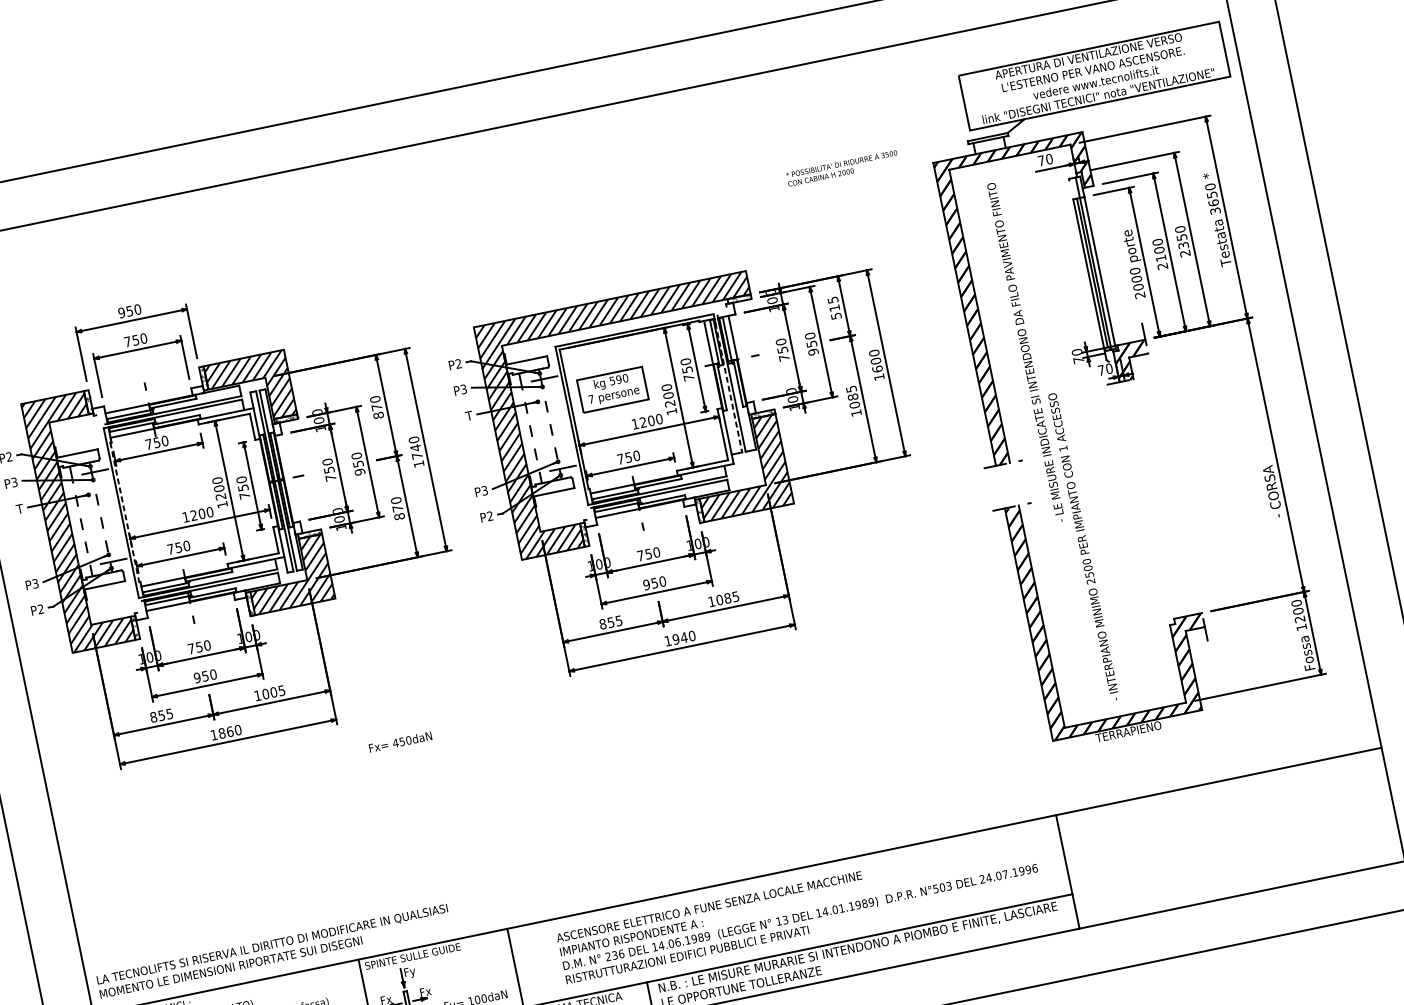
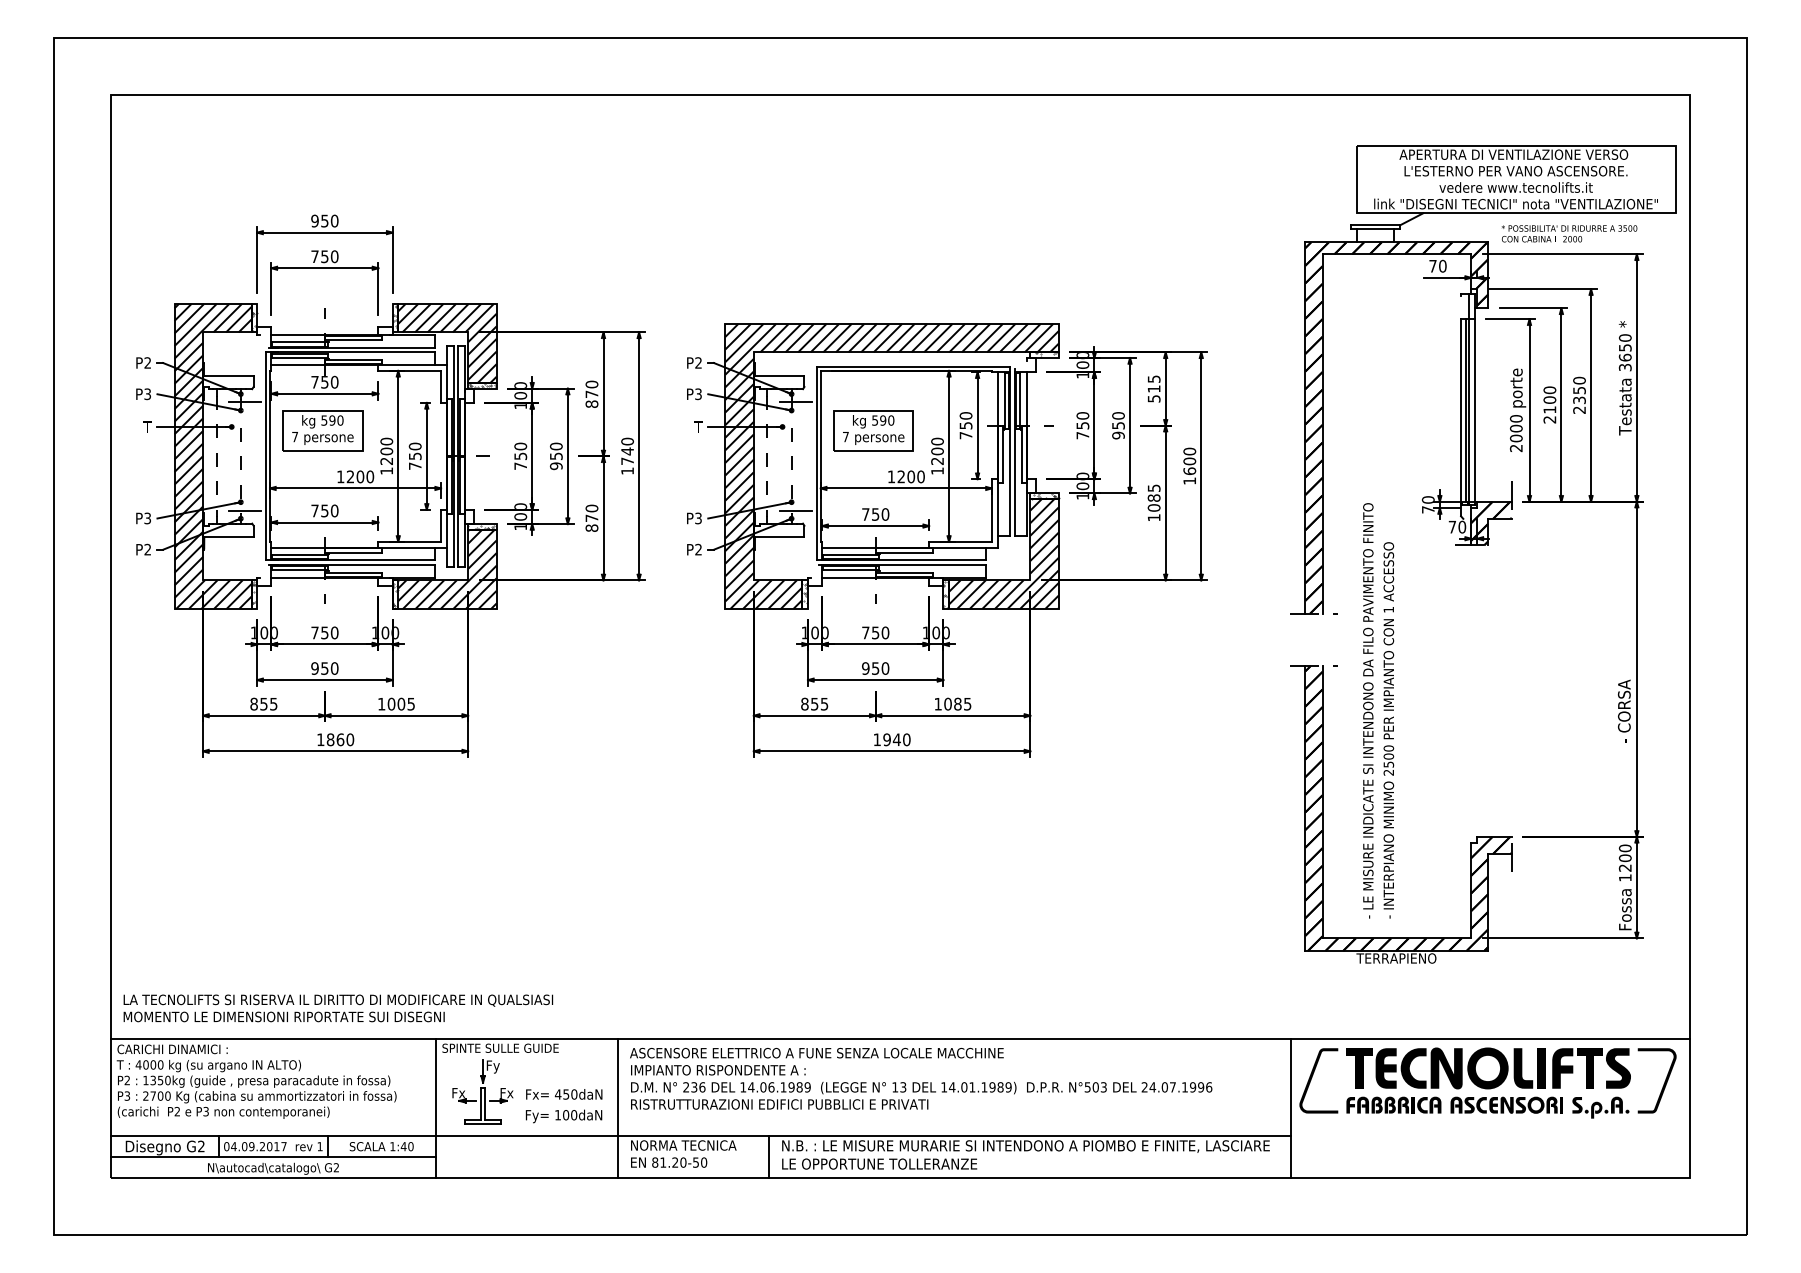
text: (842, 168) -> (1569, 233), moved
text: (1026, 352) -> (1368, 710), moved
line: (728, 383) -> (1010, 451), dashed -> solid
part: (163, 482) -> (322, 430), added
line: (125, 512) -> (270, 456), dashed -> solid
text: (400, 742) -> (564, 1094), moved
part: (1223, 817) -> (1487, 1082), added
text: (798, 909) -> (921, 1078), moved

